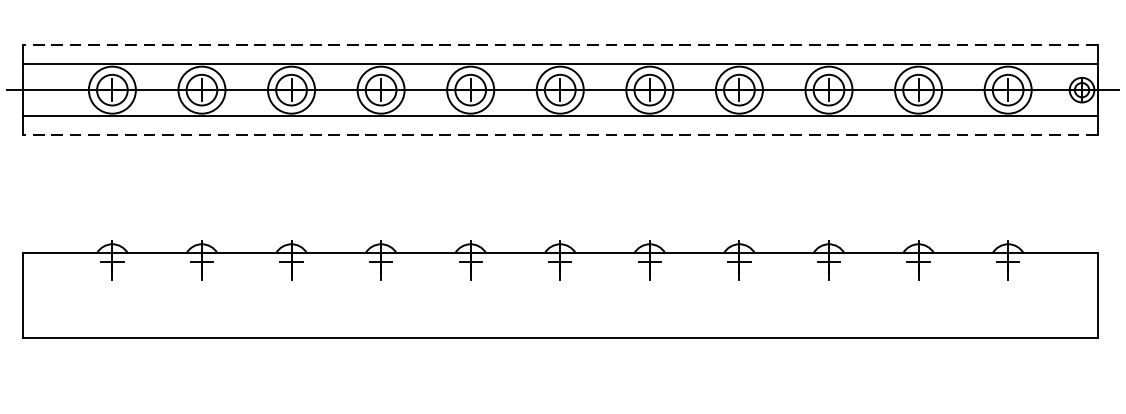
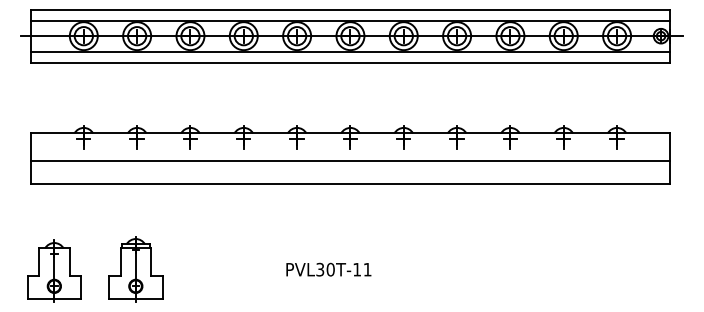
line: (560, 45) -> (350, 9), dashed -> solid
line: (560, 134) -> (350, 62), dashed -> solid
line: (560, 300) -> (350, 161), added

